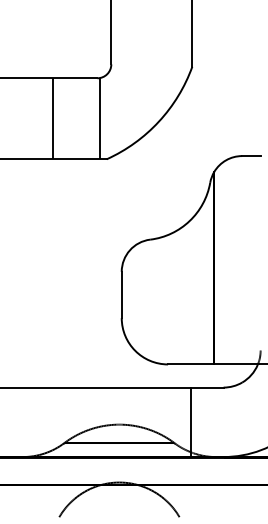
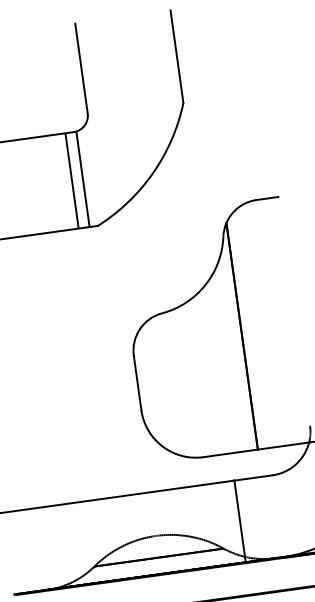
line: (53, 118) -> (72, 180), moved

